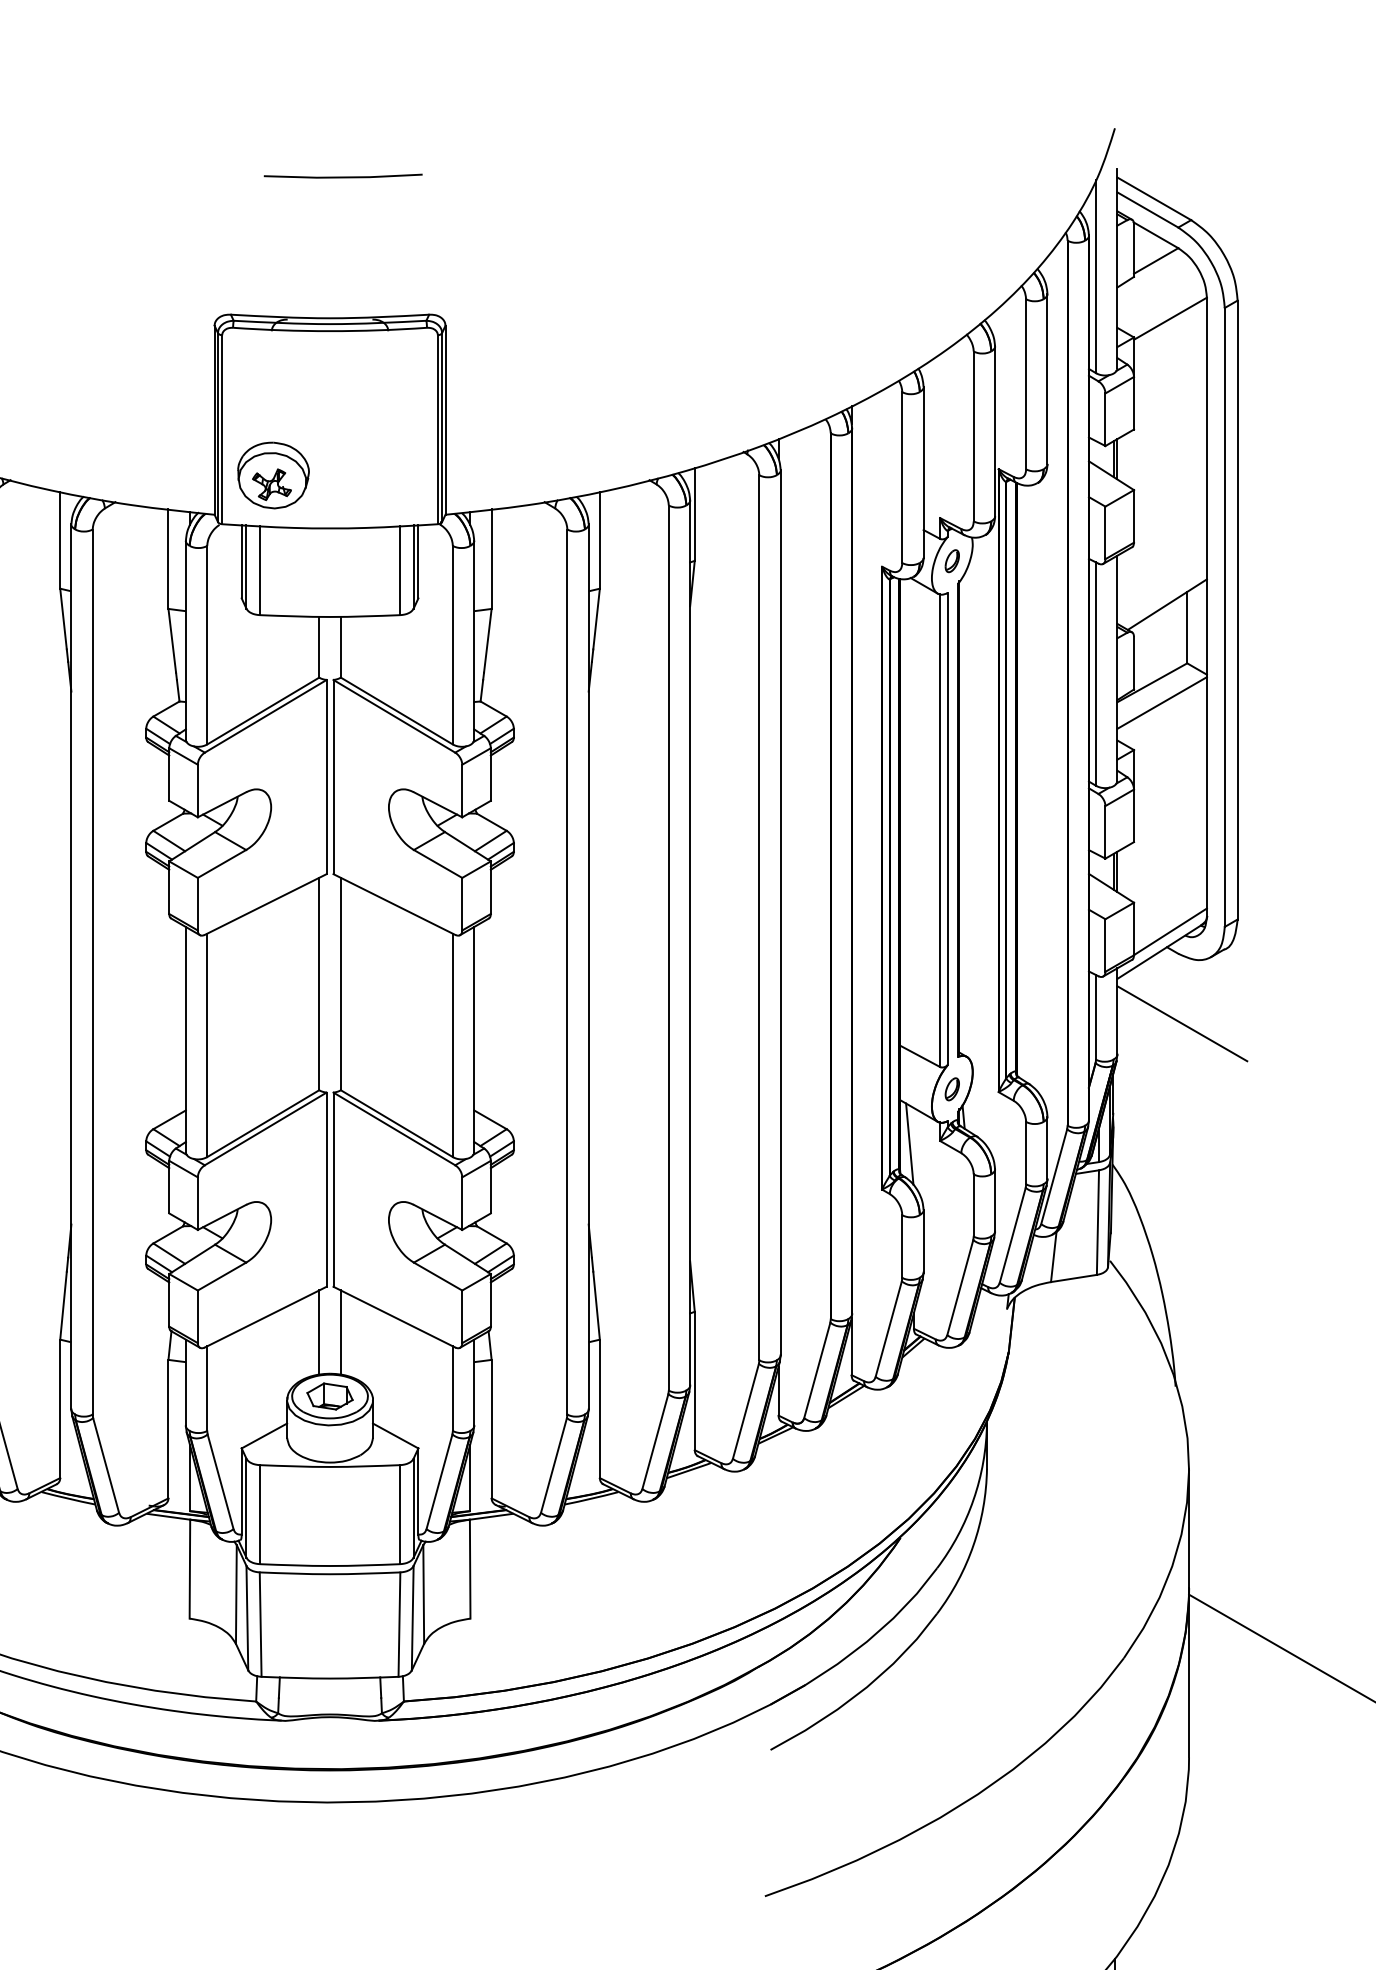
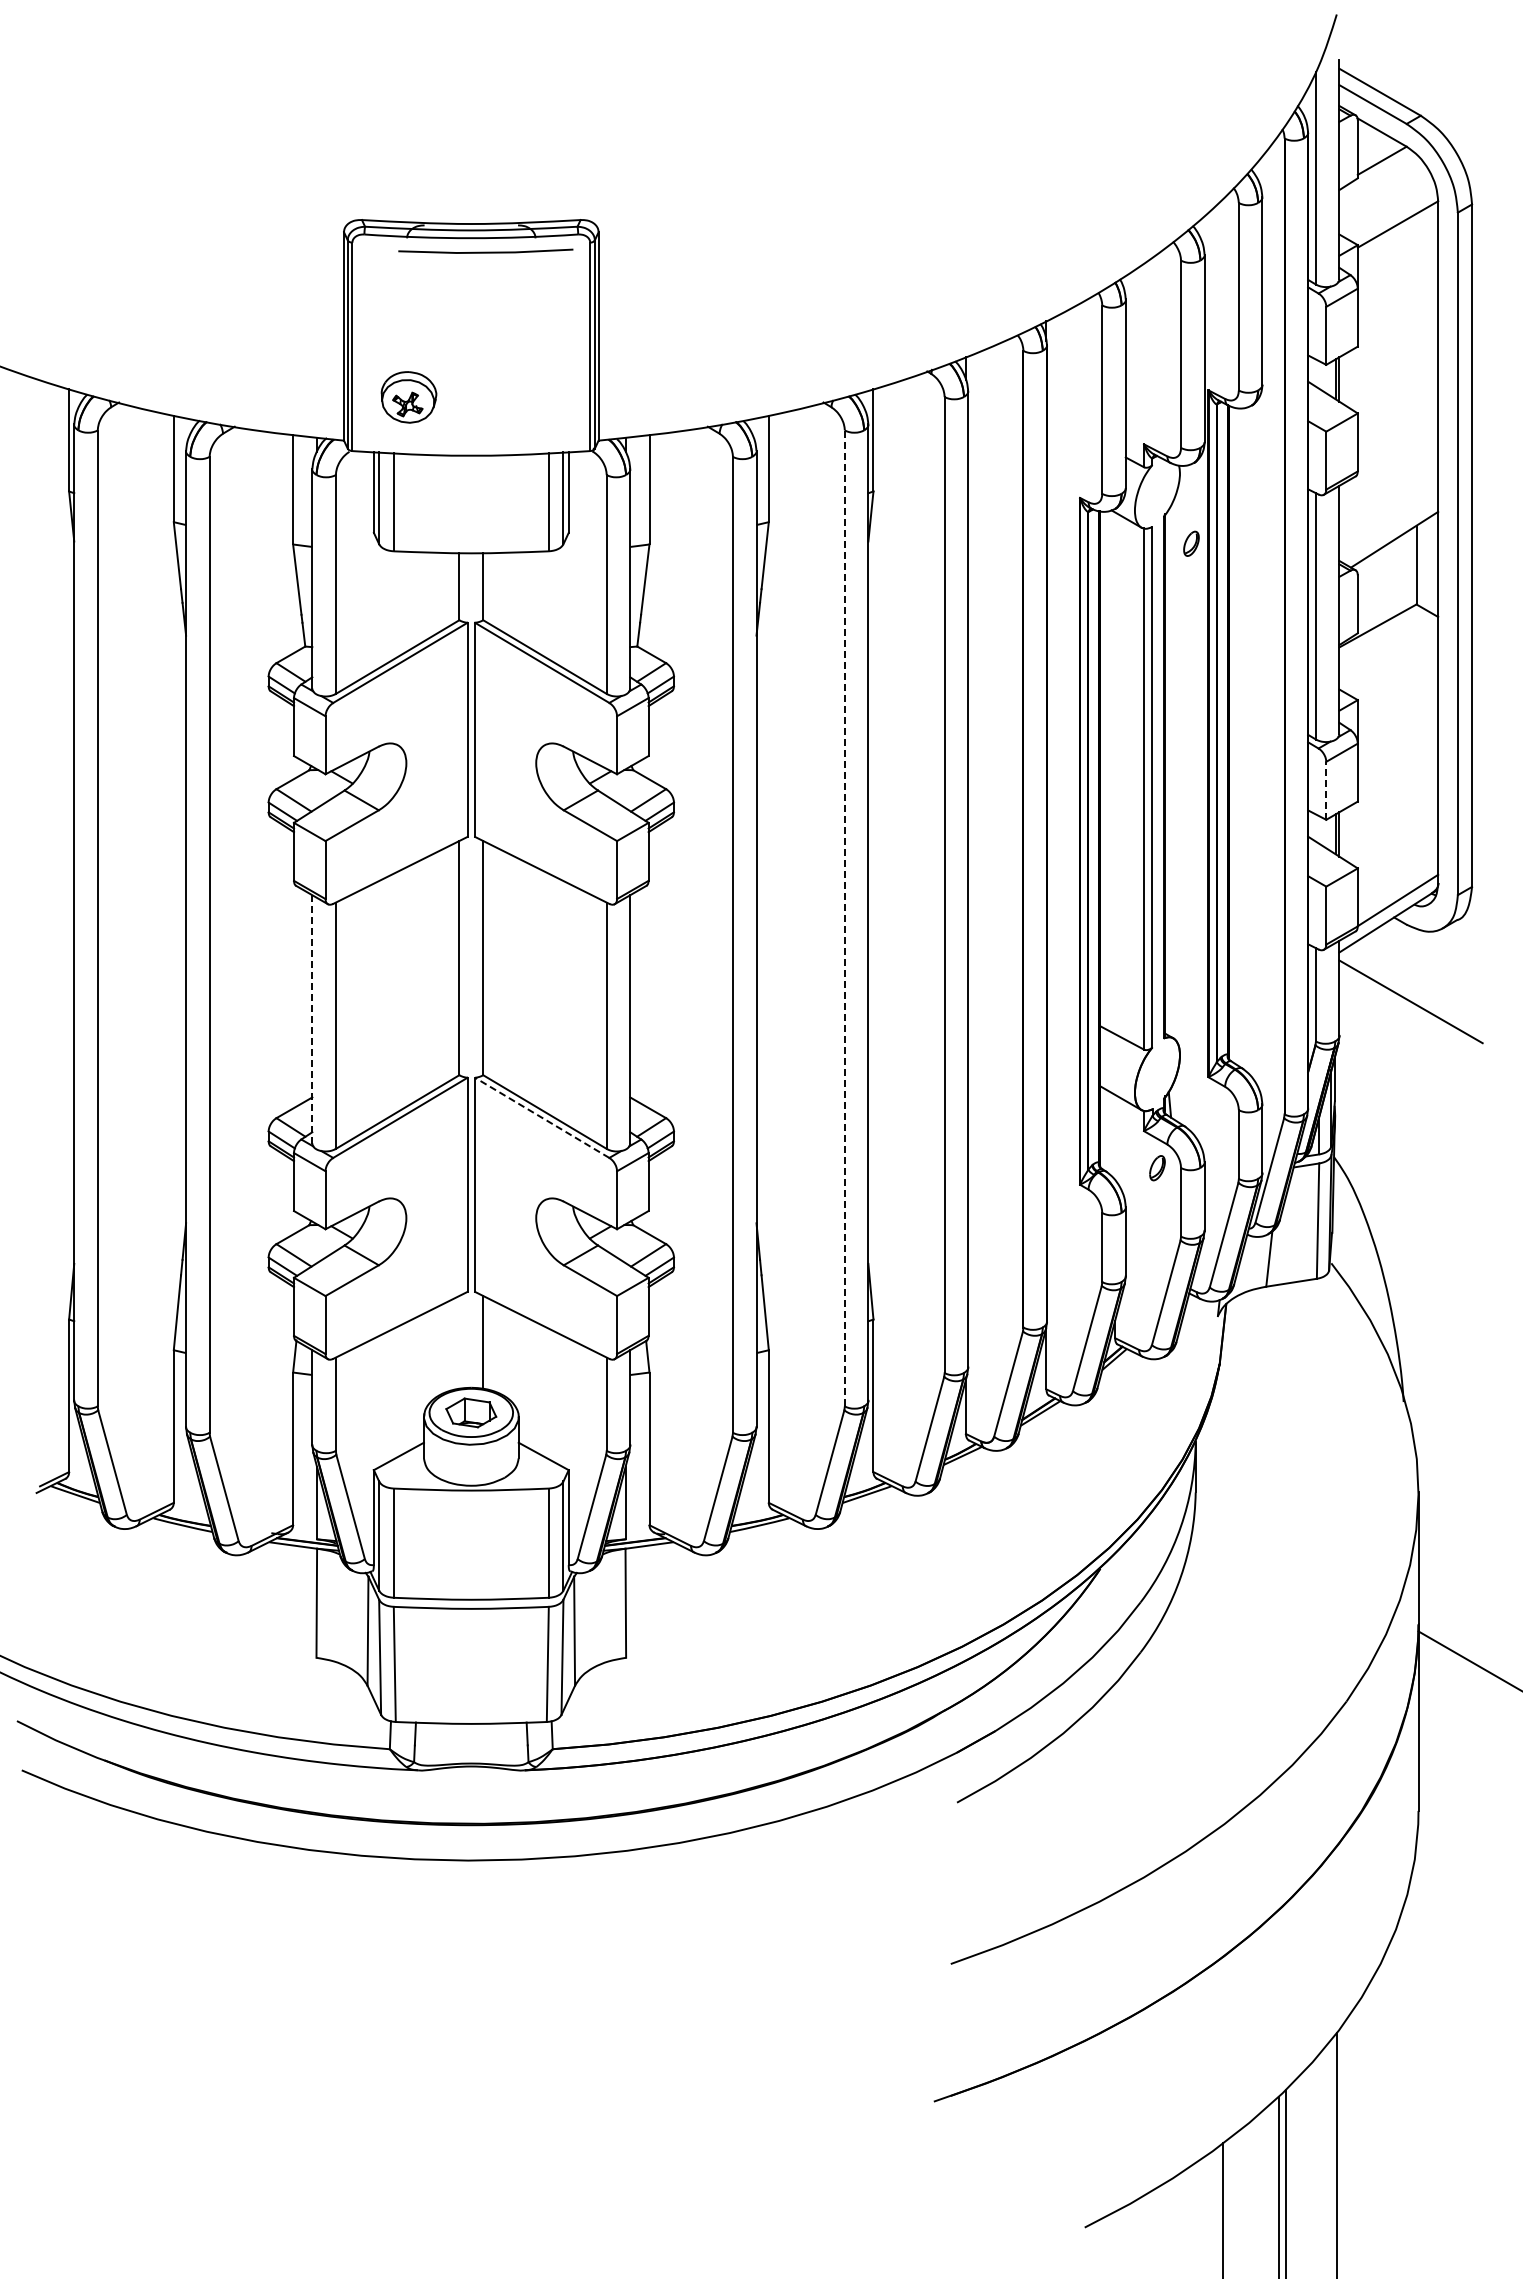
line: (342, 176) -> (485, 251), moved
part: (273, 475) -> (408, 397), size x0.7
part: (952, 560) -> (1191, 543), moved
line: (1161, 702) -> (1388, 647), removed
line: (1105, 832) -> (1326, 790), solid -> dashed
line: (668, 948) -> (844, 918), solid -> dashed
line: (186, 1039) -> (312, 1019), solid -> dashed
part: (952, 1089) -> (1157, 1168), moved
line: (393, 1128) -> (541, 1117), solid -> dashed
line: (909, 1144) -> (1110, 1134), removed
line: (319, 1332) -> (459, 1342), removed

